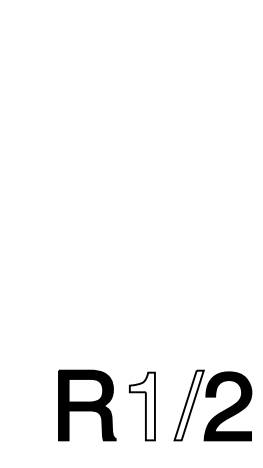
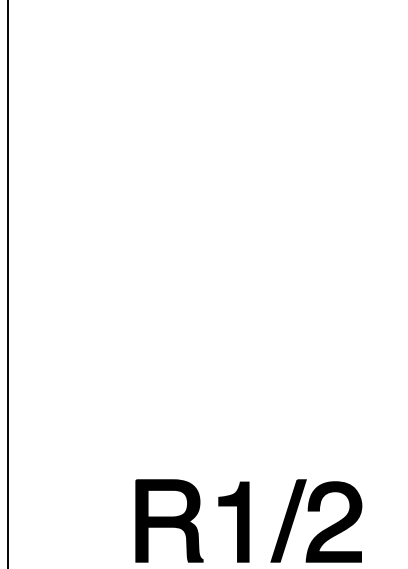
fill: (142, 405) -> (233, 521), added
fill: (189, 405) -> (288, 520), added

